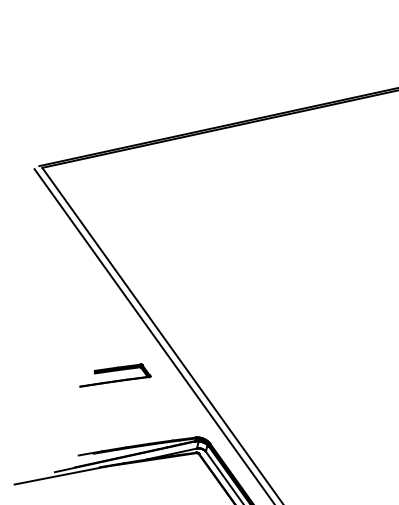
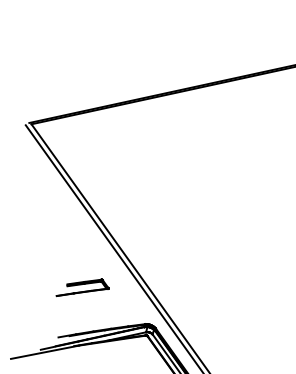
part: (115, 375) -> (82, 287), moved

